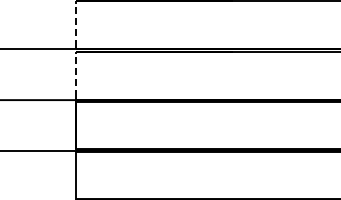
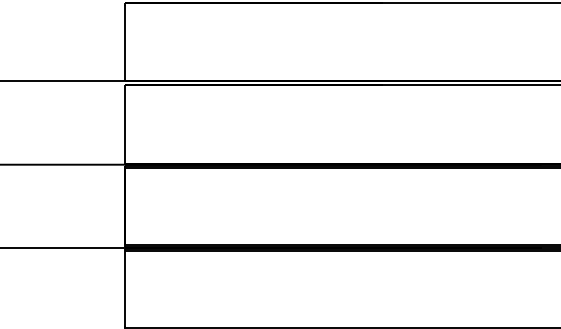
line: (76, 24) -> (125, 40), dashed -> solid
line: (76, 75) -> (125, 124), dashed -> solid

